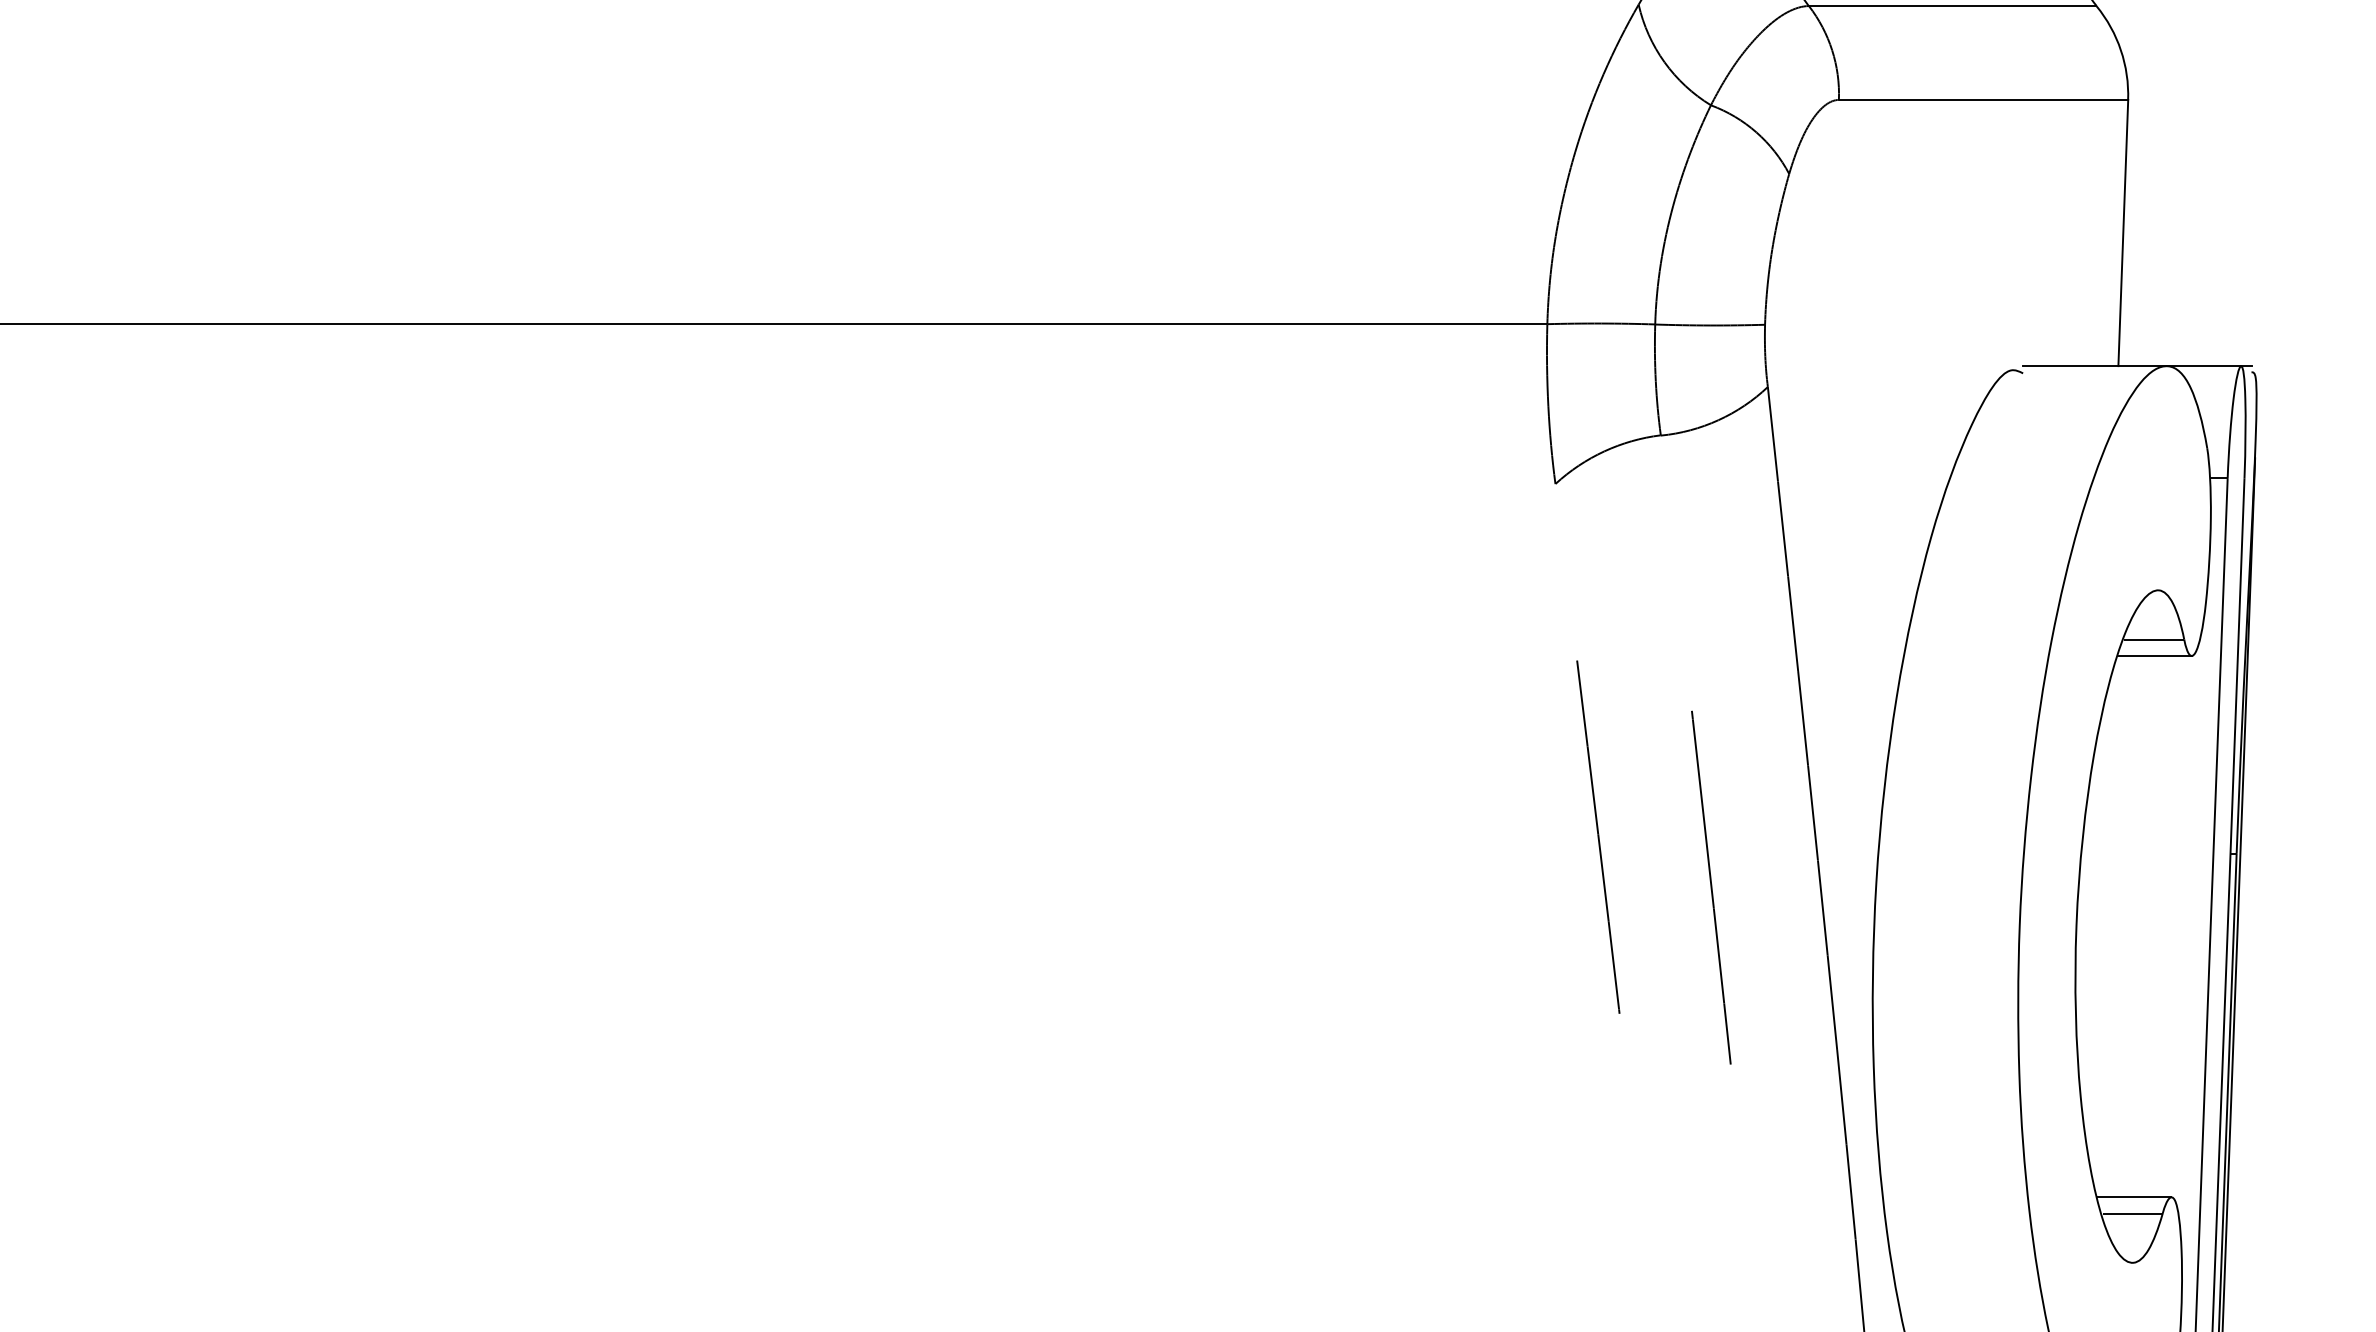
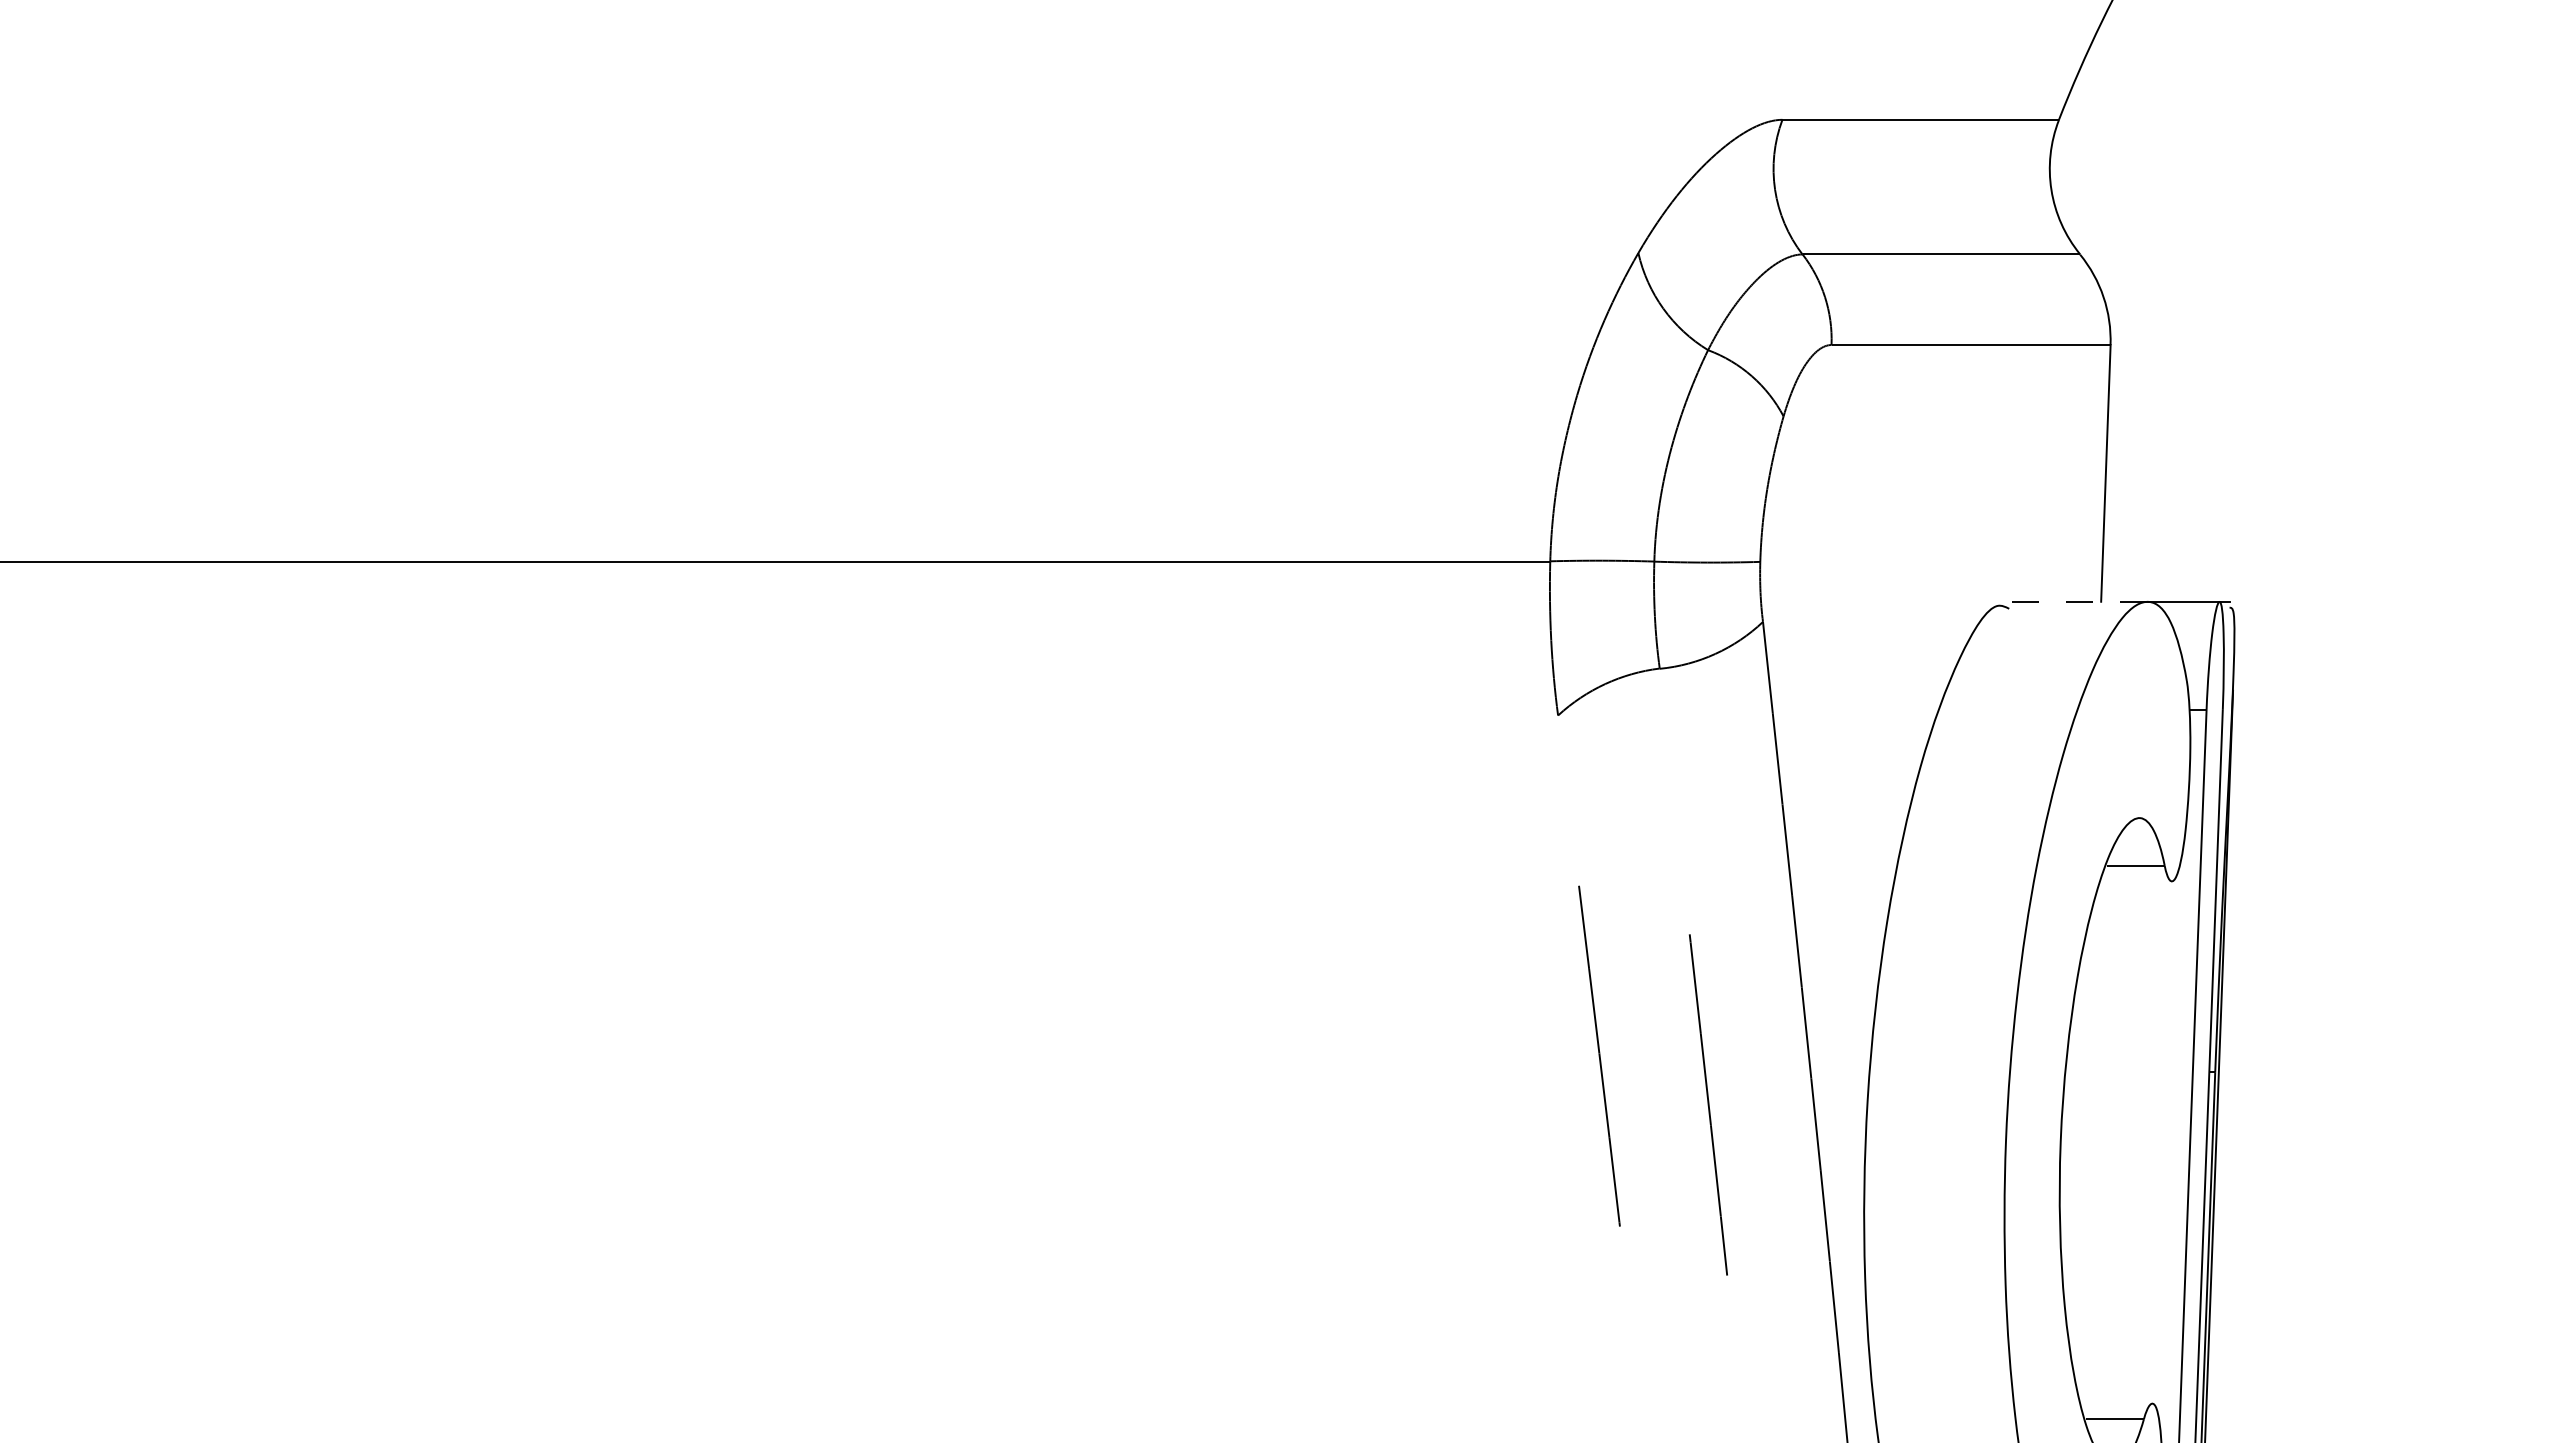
line: (2093, 365) -> (2077, 601), solid -> dashed
line: (2155, 656) -> (2136, 881), removed
line: (2134, 1197) -> (2116, 1403), removed

